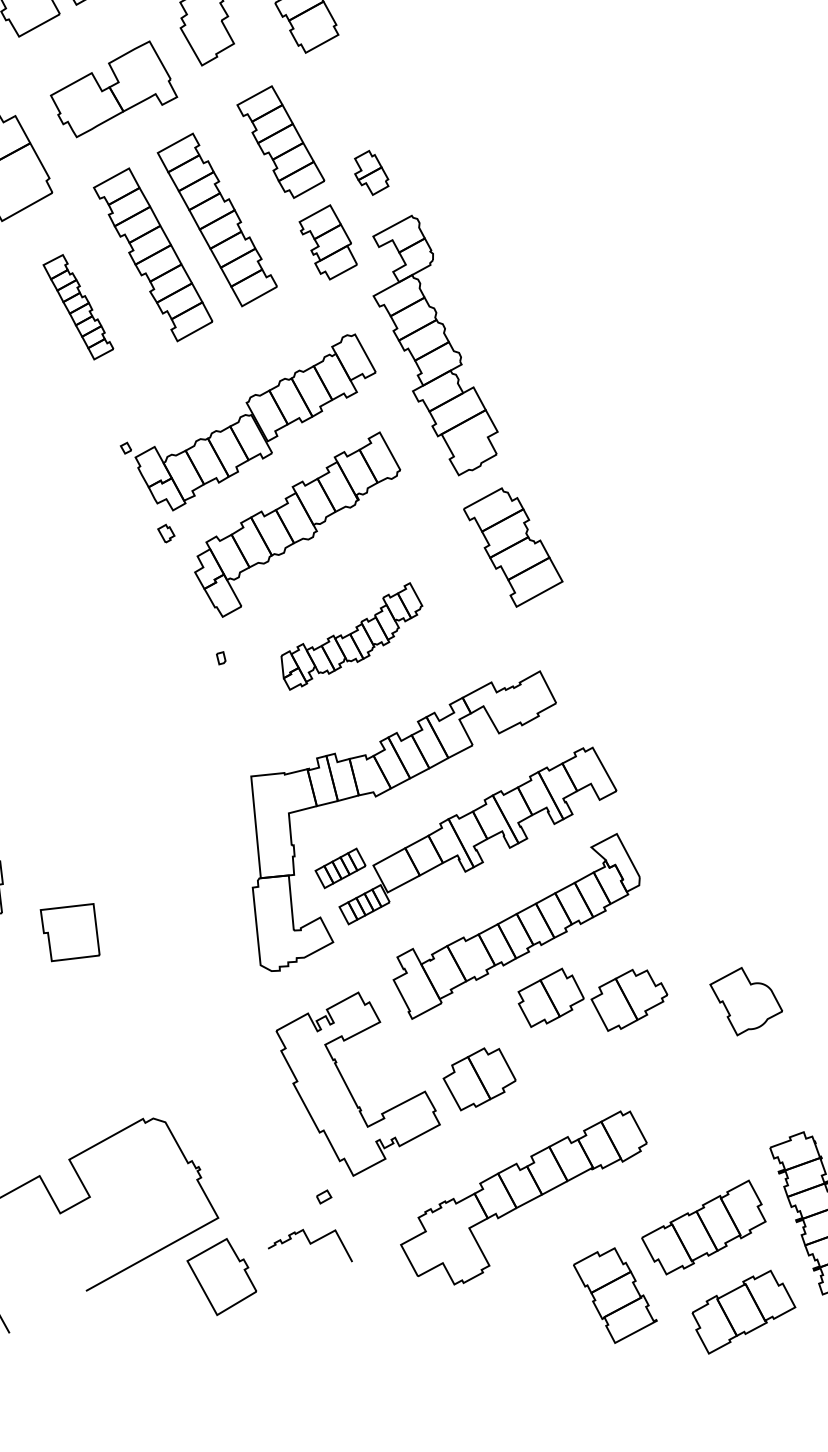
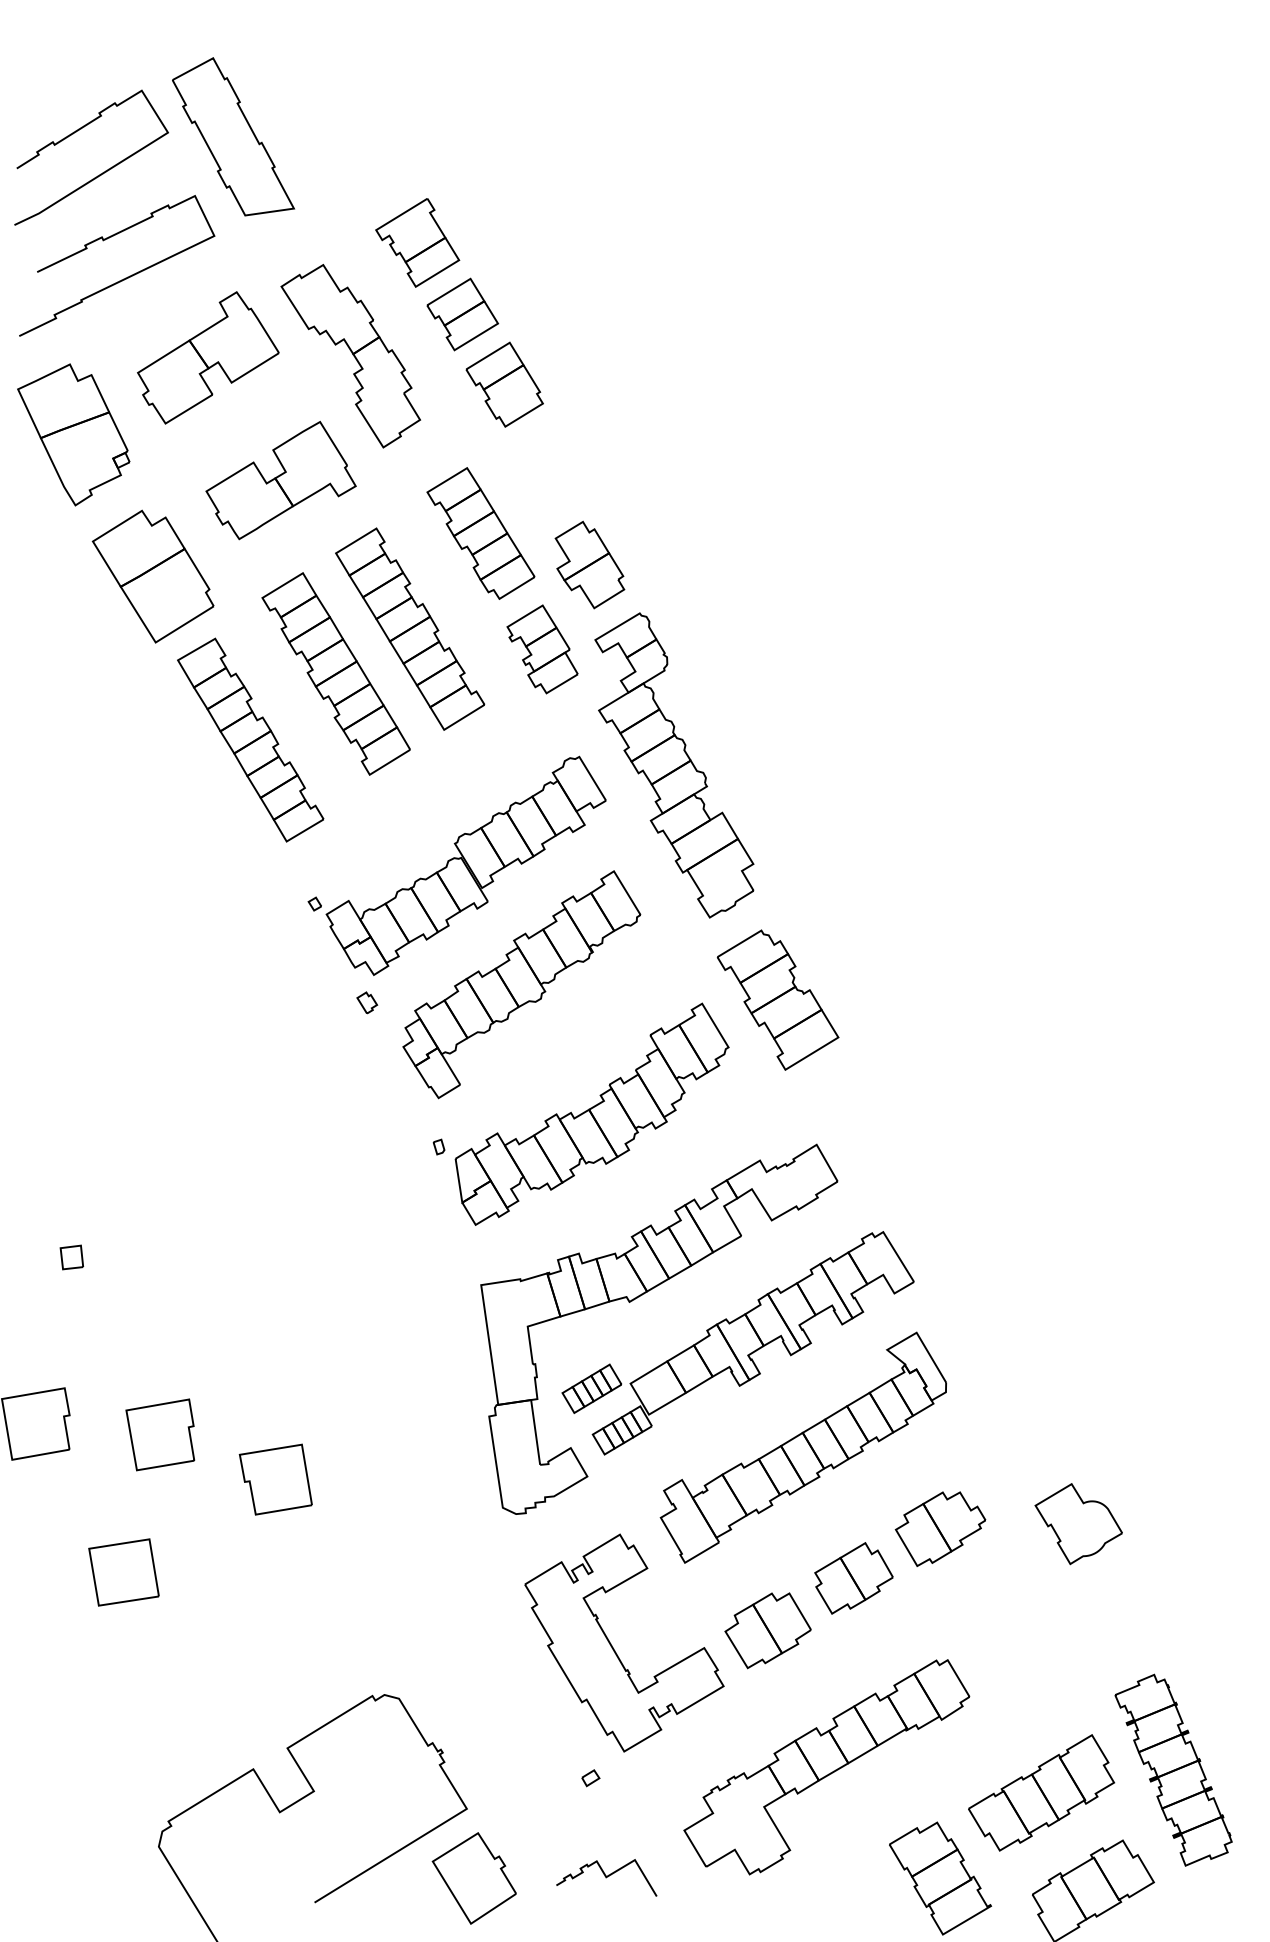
part: (371, 172) -> (589, 564), size x1.67
part: (78, 306) -> (250, 739), size x1.67
part: (351, 635) -> (591, 1113), size x1.67
part: (550, 998) -> (853, 1578), moved
curve: (310, 1243) -> (606, 1877), moved

